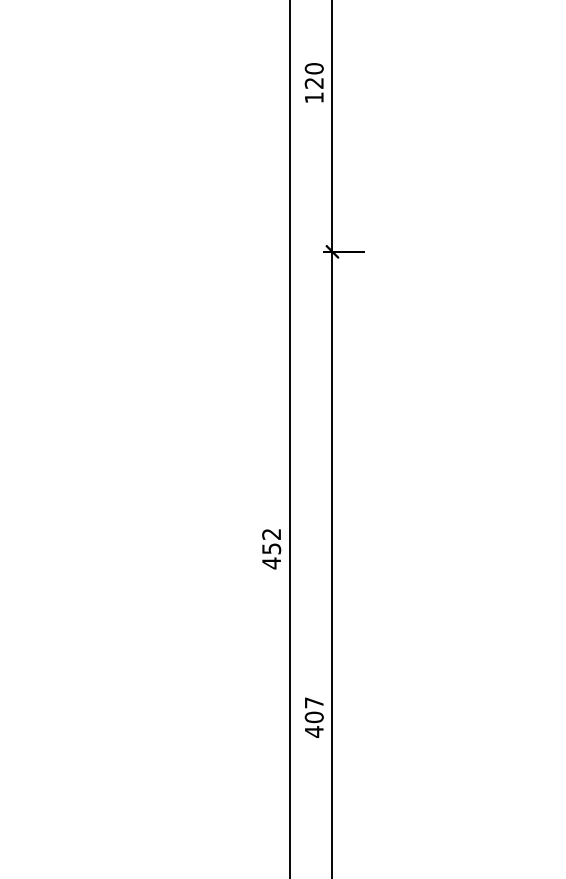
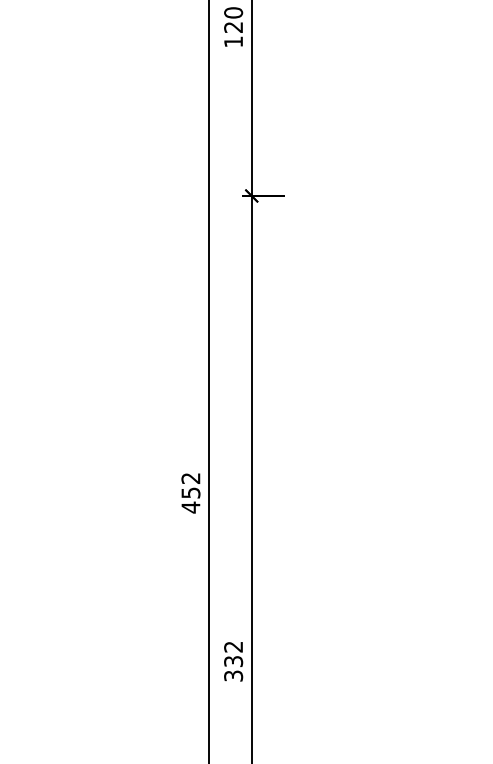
text: (313, 717) -> (232, 661), 407 -> 332

